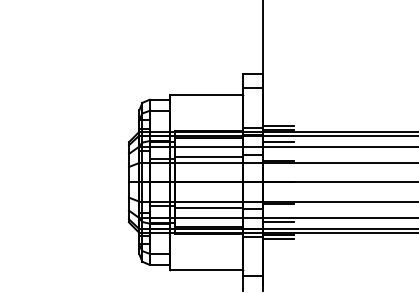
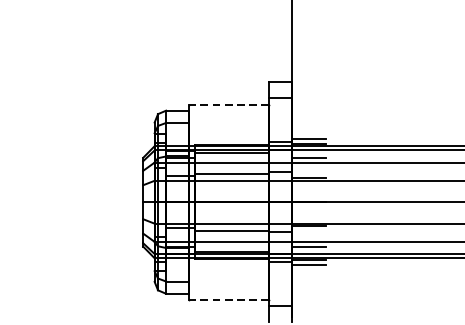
line: (205, 94) -> (228, 104), solid -> dashed
line: (205, 270) -> (228, 300), solid -> dashed

